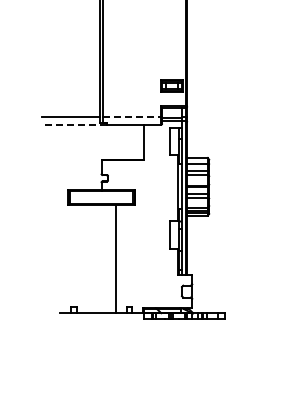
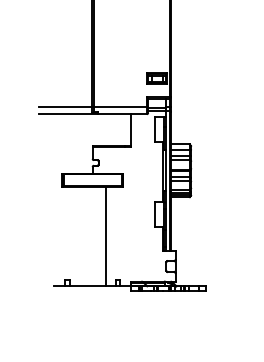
line: (131, 117) -> (120, 107), dashed -> solid
line: (74, 124) -> (68, 113), dashed -> solid

